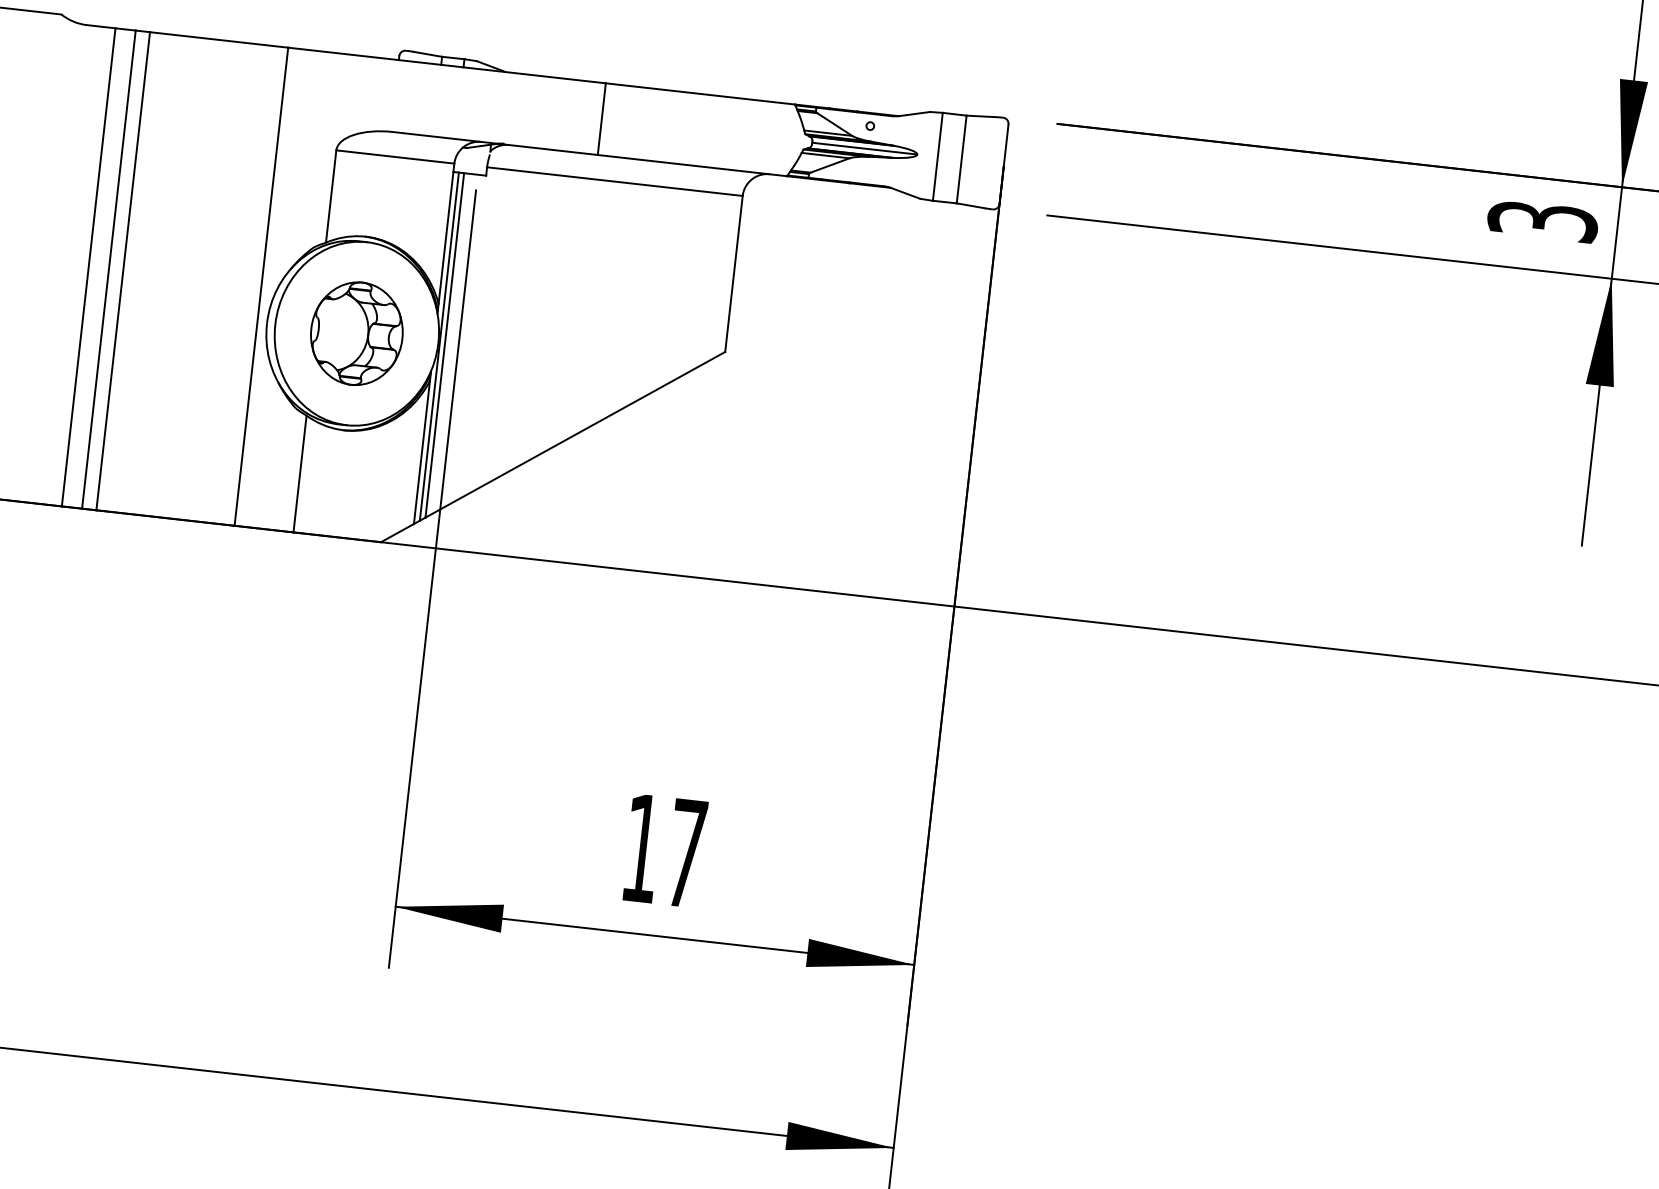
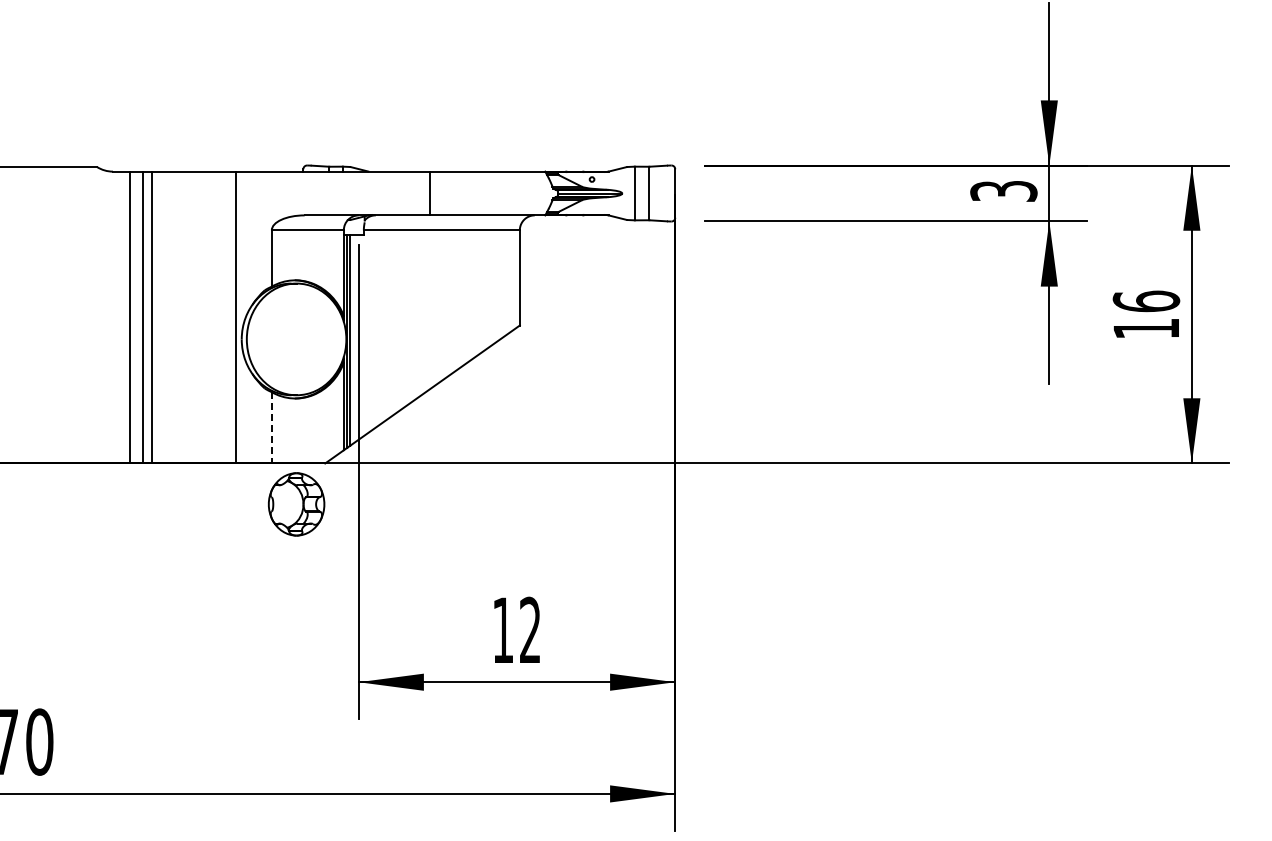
part: (356, 333) -> (296, 504), moved
line: (299, 473) -> (271, 427), solid -> dashed
text: (686, 851) -> (530, 629), 17 -> 12

